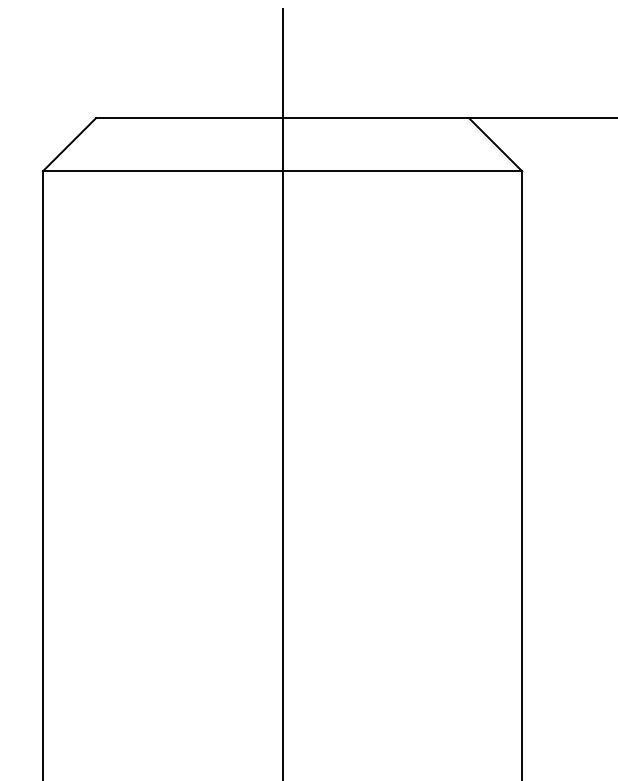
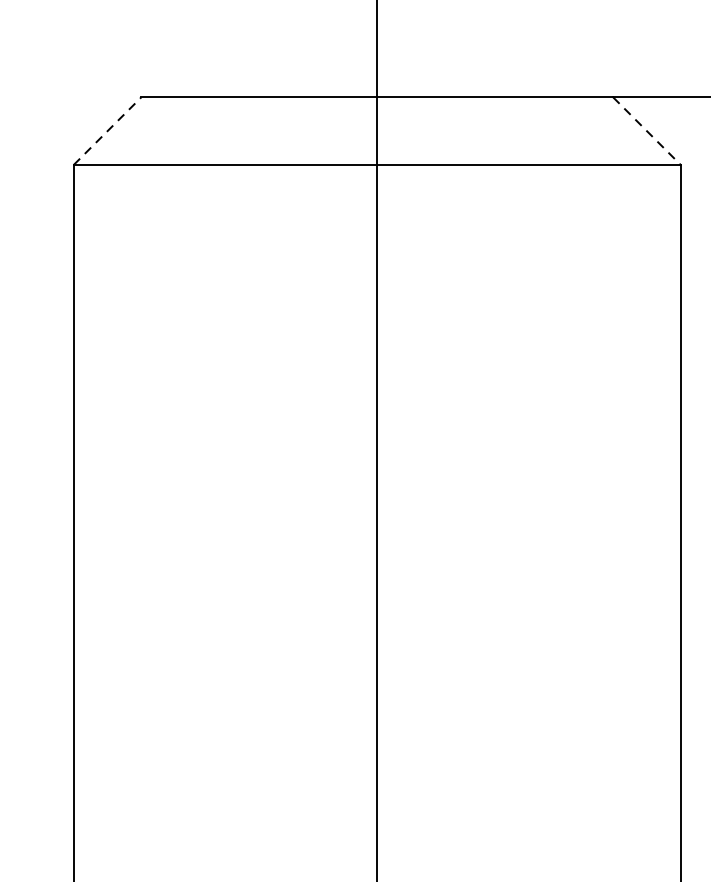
line: (69, 144) -> (107, 130), solid -> dashed
line: (495, 144) -> (646, 130), solid -> dashed

